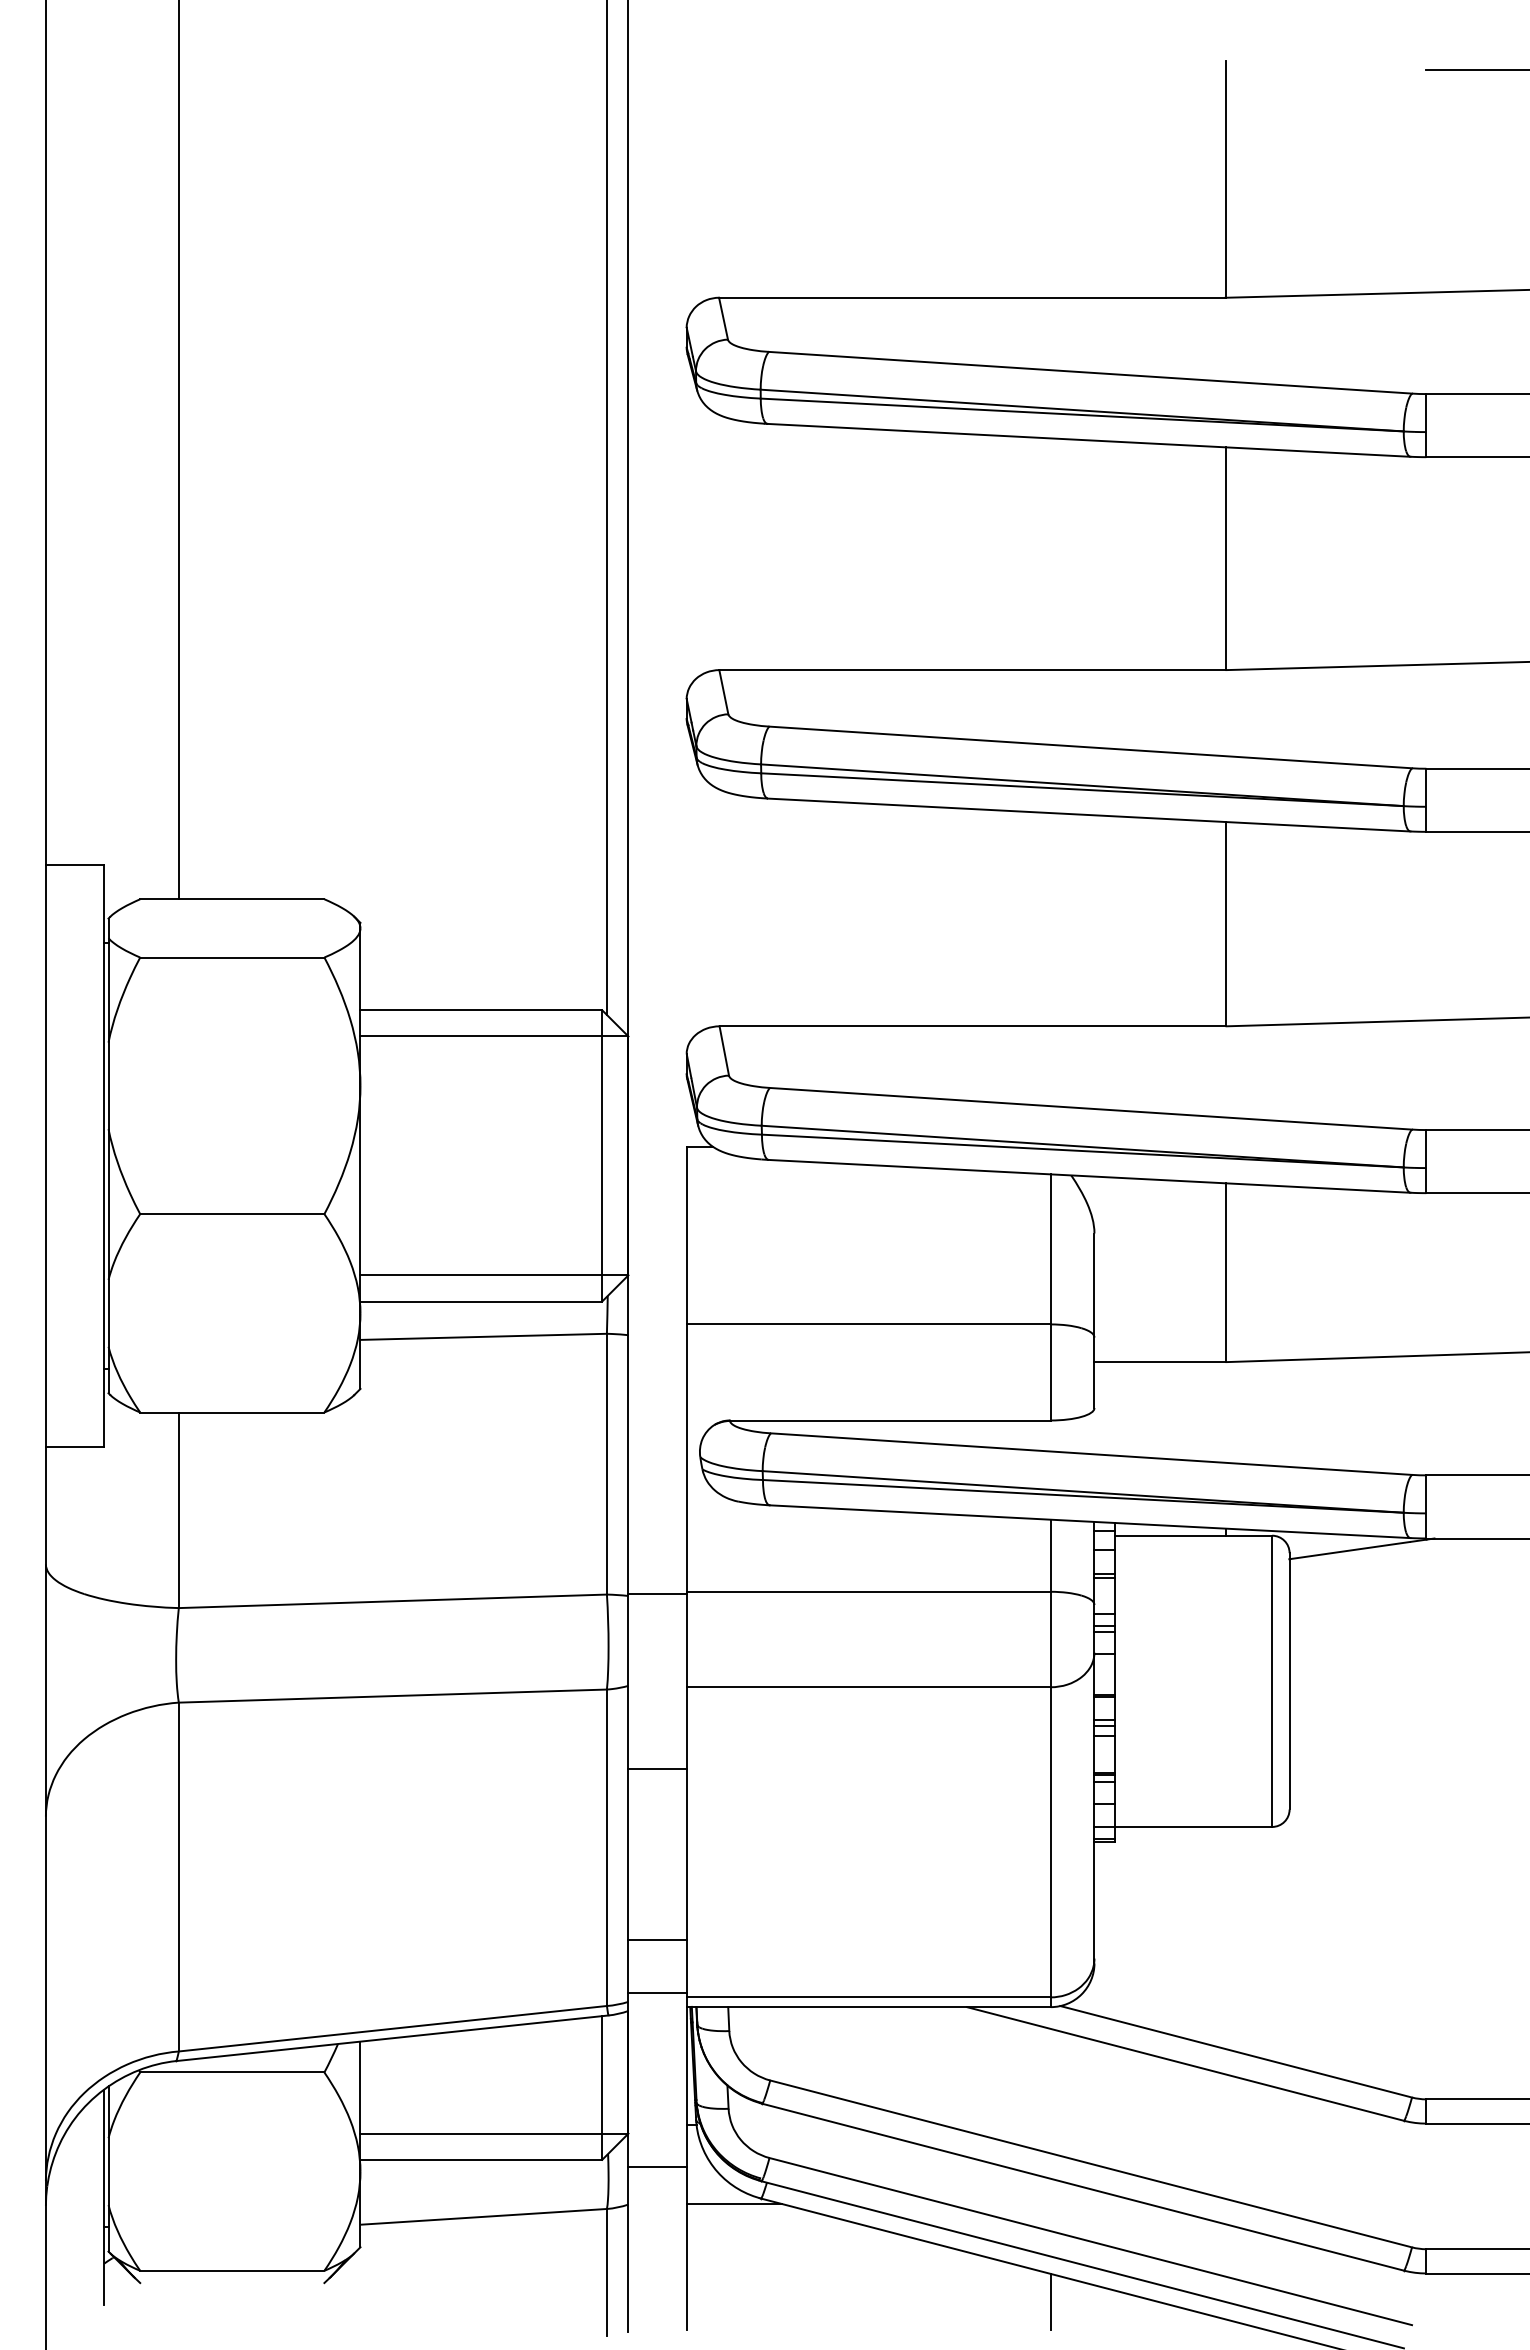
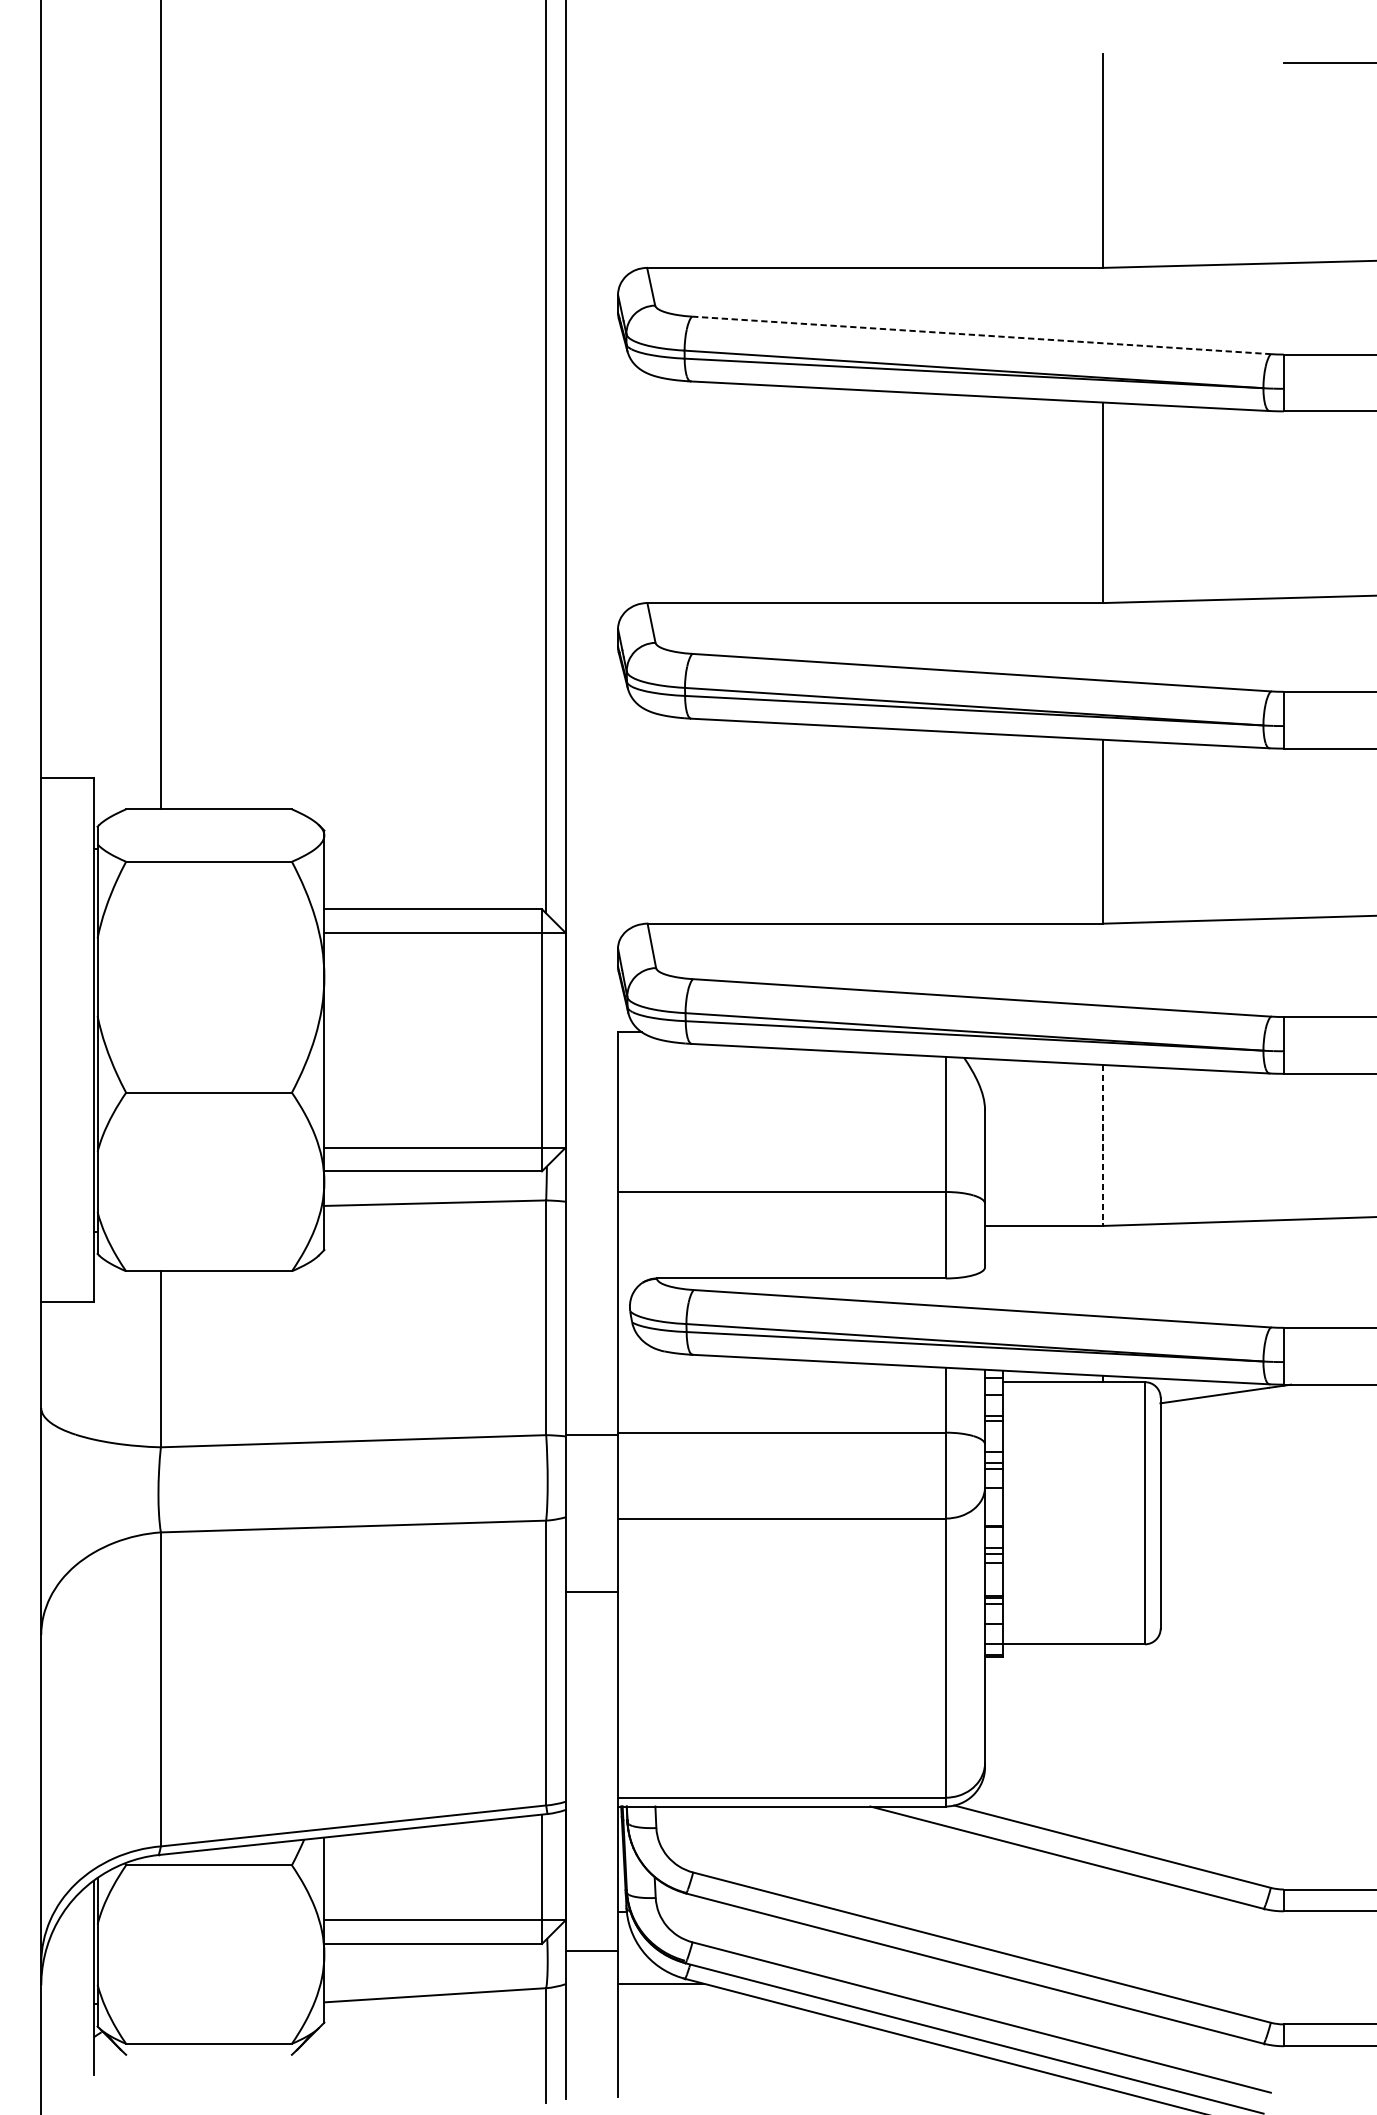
line: (1091, 372) -> (982, 335), solid -> dashed
line: (1225, 1273) -> (1102, 1146), solid -> dashed
line: (657, 1940) -> (591, 1746), removed
line: (657, 1992) -> (591, 1793), removed
line: (1050, 2301) -> (945, 2071), removed

